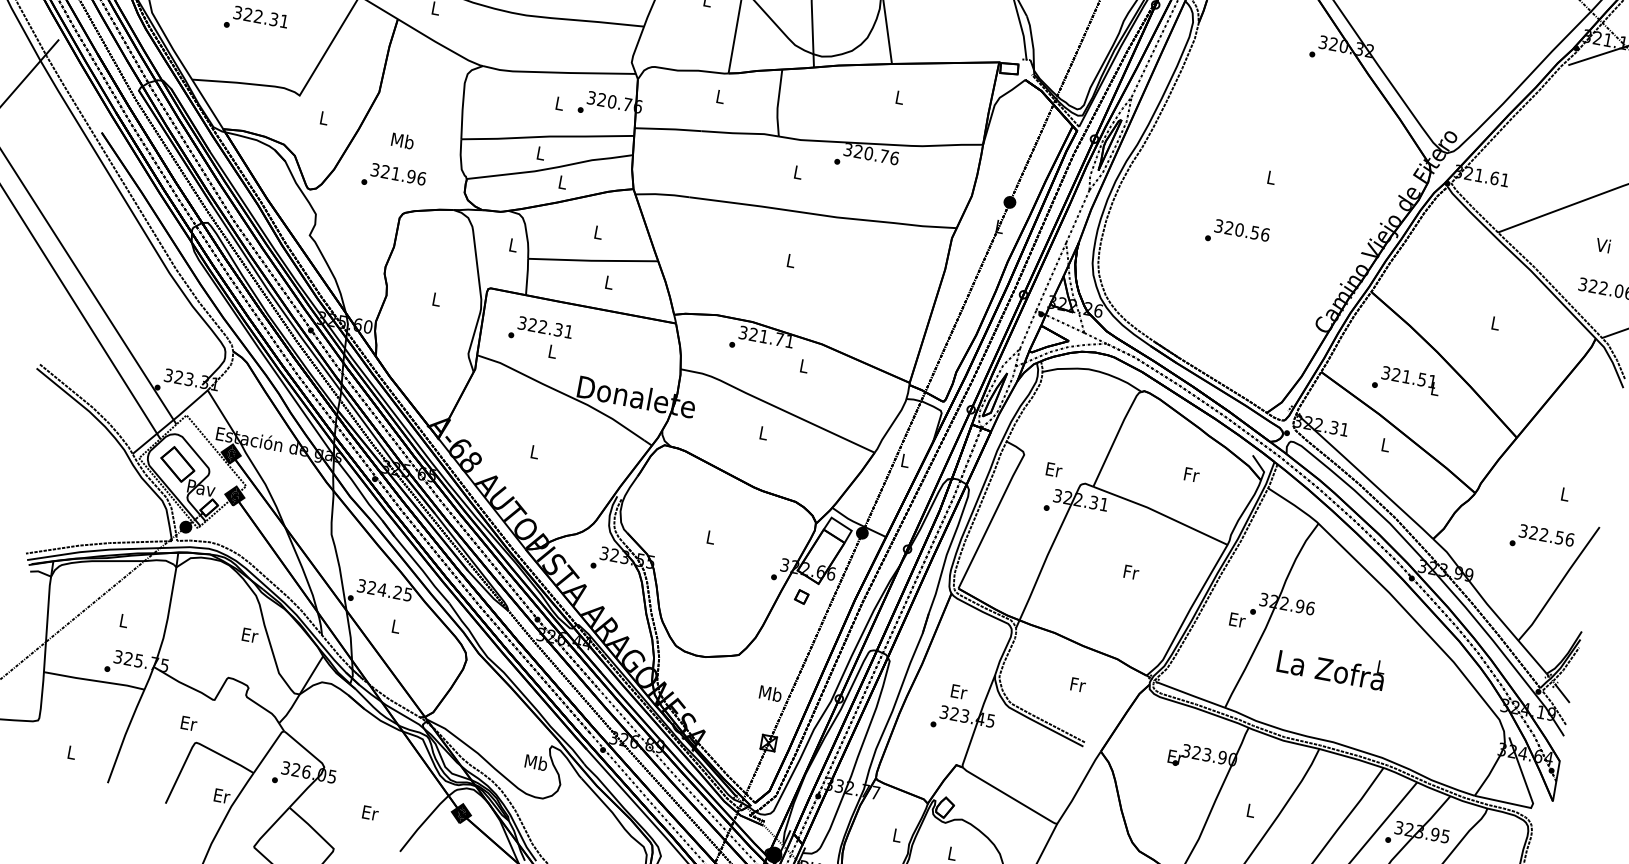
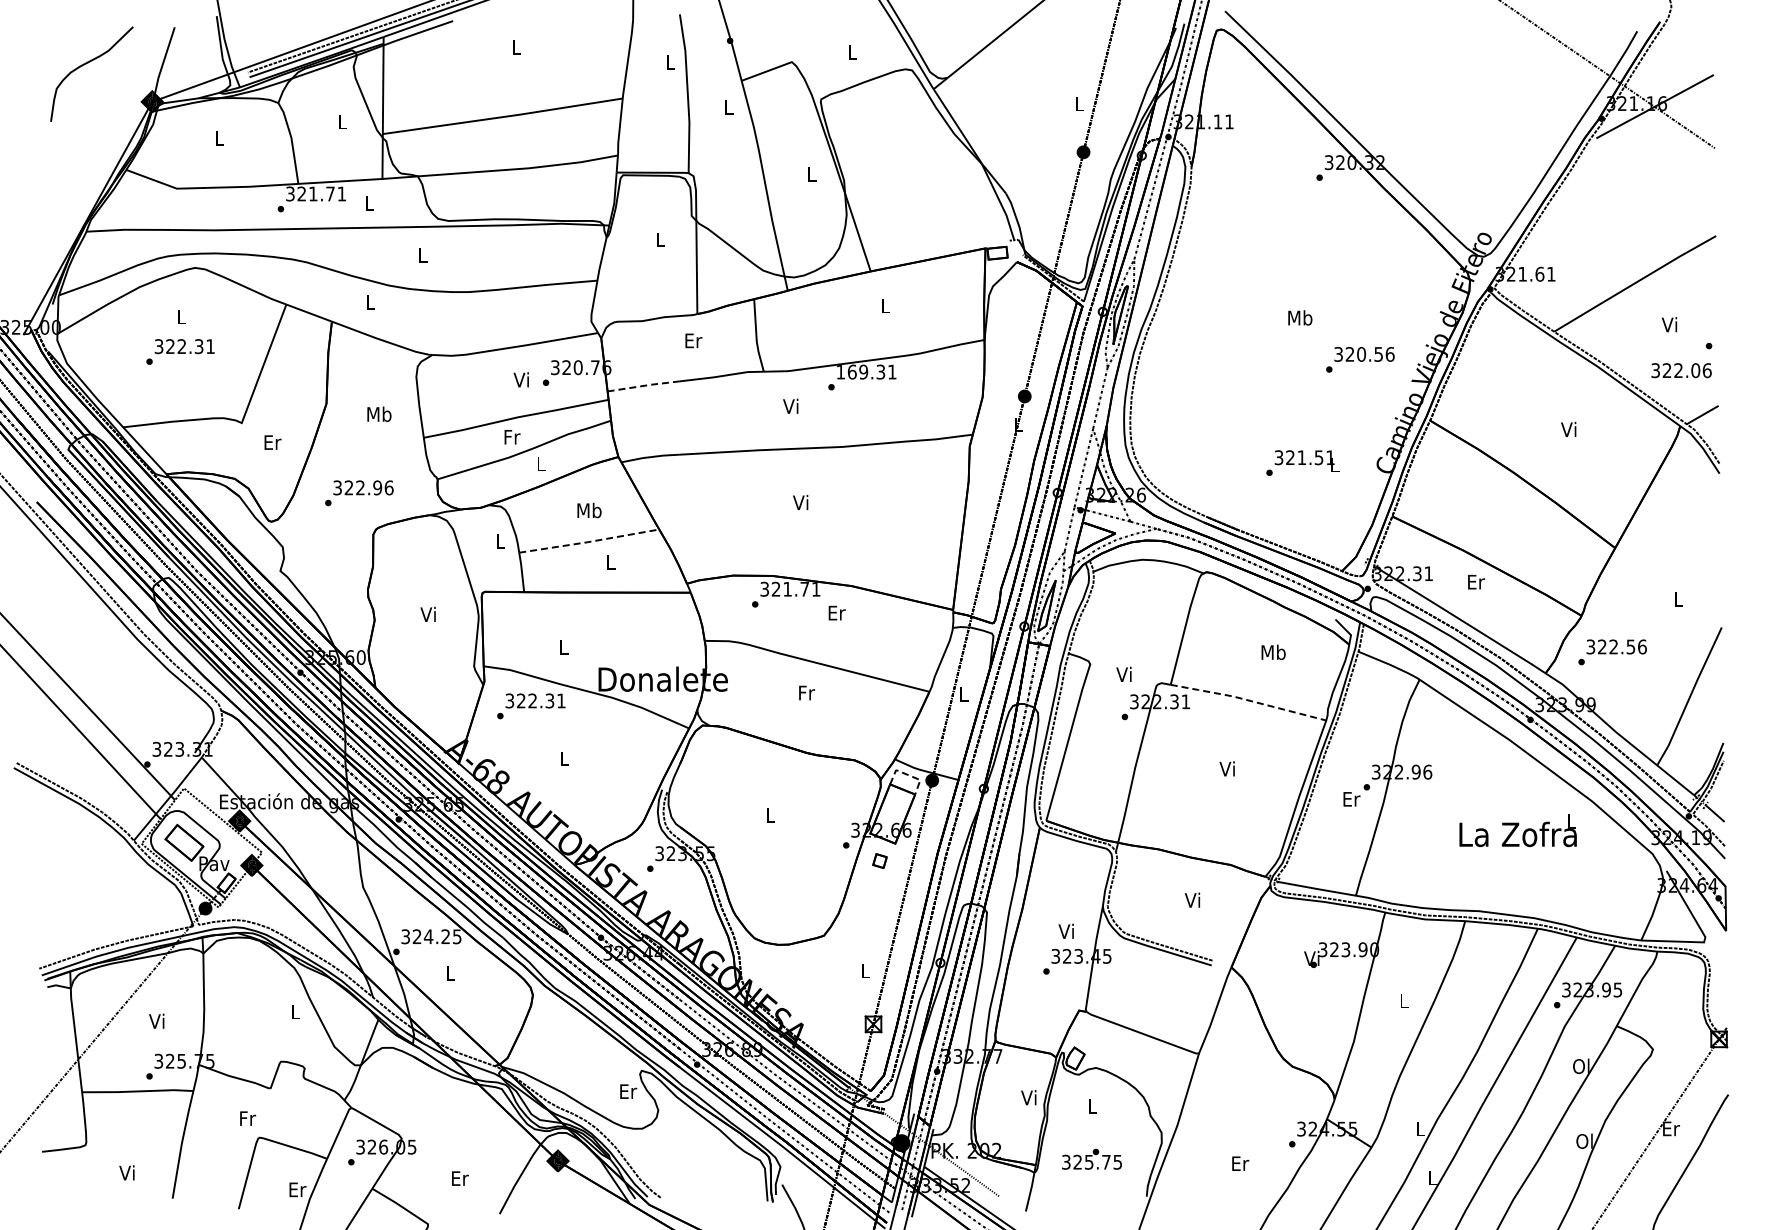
text: (720, 96) -> (693, 340), L -> Er
text: (558, 102) -> (520, 379), L -> Vi
text: (324, 118) -> (272, 442), L -> Er
line: (668, 128) -> (643, 385), solid -> dashed
text: (403, 140) -> (379, 413), moved
text: (541, 153) -> (512, 437), L -> Fr
text: (871, 153) -> (866, 371), 320.76 -> 169.31
text: (797, 171) -> (790, 405), L -> Vi
text: (395, 173) -> (360, 487), 321.96 -> 322.96
text: (1271, 177) -> (1300, 317), L -> Mb
text: (598, 232) -> (589, 510), L -> Mb
text: (1237, 234) -> (1360, 359), moved
line: (593, 260) -> (589, 541), solid -> dashed
text: (790, 260) -> (800, 502), L -> Vi
text: (435, 298) -> (427, 613), L -> Vi
text: (1494, 322) -> (1568, 428), L -> Vi
text: (540, 331) -> (531, 706), moved
text: (804, 365) -> (836, 612), L -> Er
text: (1406, 381) -> (1302, 462), moved
text: (764, 432) -> (807, 692), L -> Fr
text: (1386, 444) -> (1476, 581), L -> Er
text: (1053, 468) -> (1124, 673), Er -> Vi
text: (1191, 474) -> (1273, 652), Fr -> Mb
line: (1160, 513) -> (1248, 700), solid -> dashed
line: (841, 524) -> (908, 775), solid -> dashed
text: (1542, 539) -> (1612, 652), moved
text: (1130, 571) -> (1227, 768), Fr -> Vi
text: (122, 619) -> (156, 1020), L -> Vi
text: (249, 634) -> (295, 1011), Er -> L
text: (1331, 666) -> (1517, 830), moved
text: (1077, 683) -> (1192, 899), Fr -> Vi
text: (959, 690) -> (1067, 930), Er -> Vi
text: (770, 693) -> (865, 970), Mb -> L
text: (188, 723) -> (247, 1118), Er -> Fr
text: (70, 751) -> (126, 1172), L -> Vi
text: (1175, 756) -> (1312, 957), Er -> Vi
text: (536, 762) -> (628, 1091), Mb -> Er
text: (896, 834) -> (1028, 1097), L -> Vi

